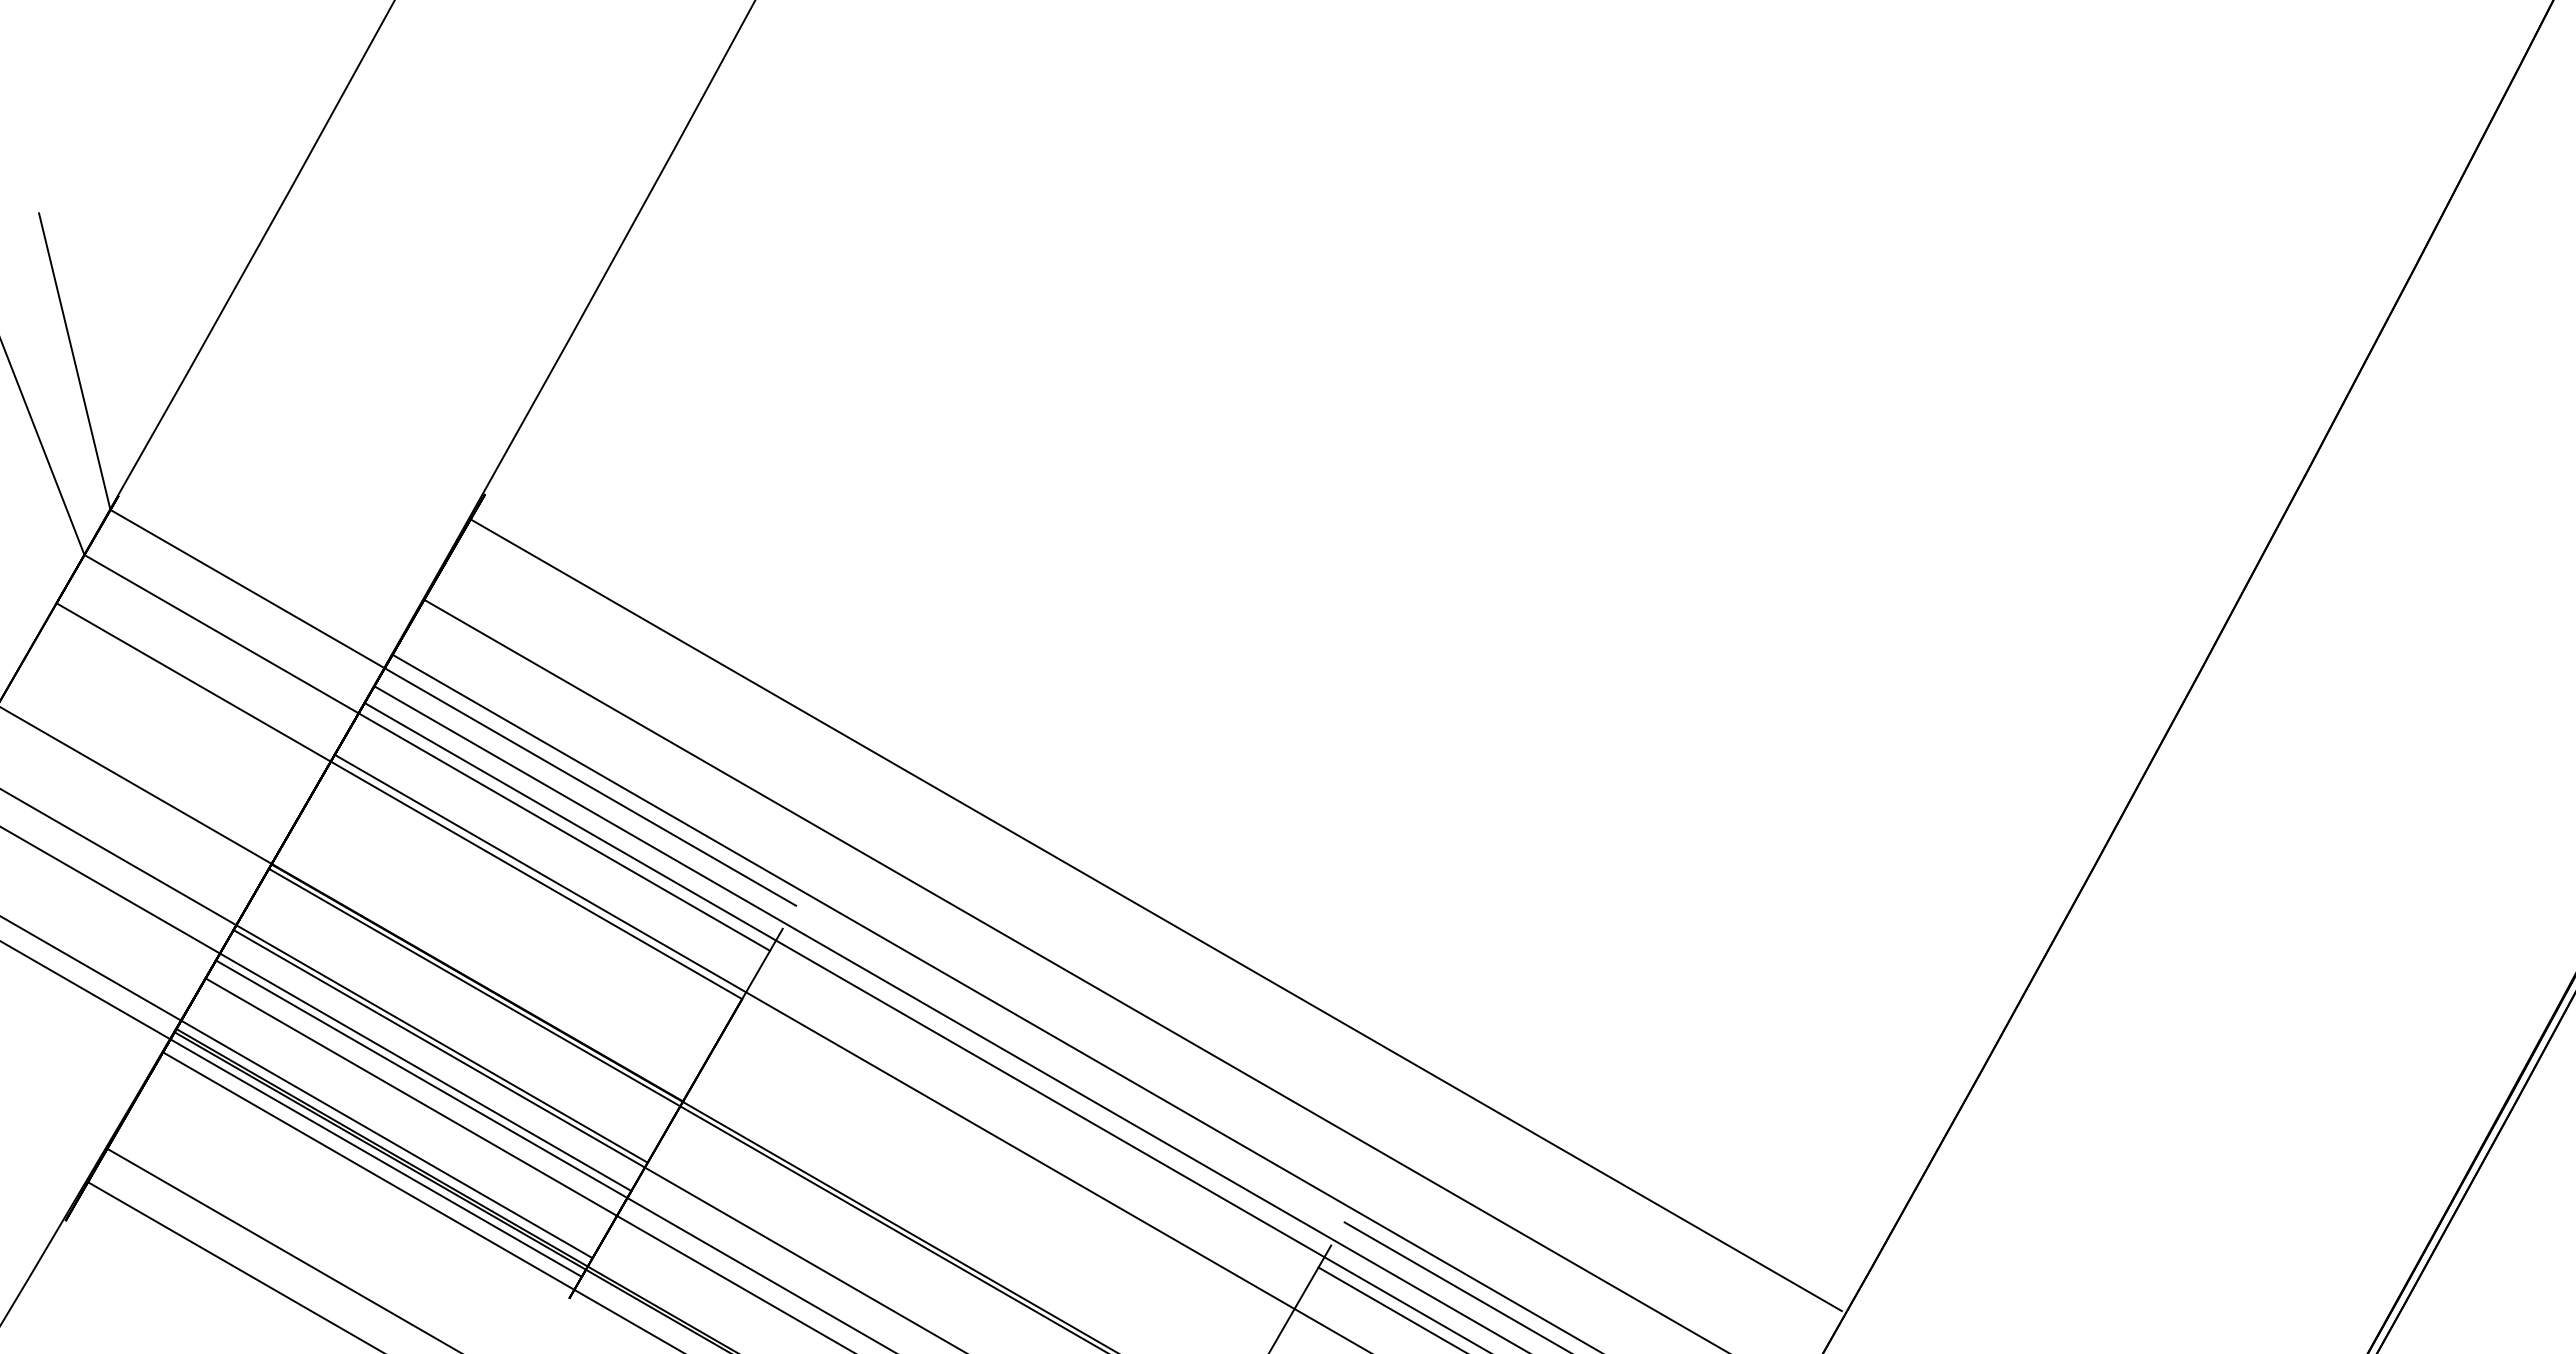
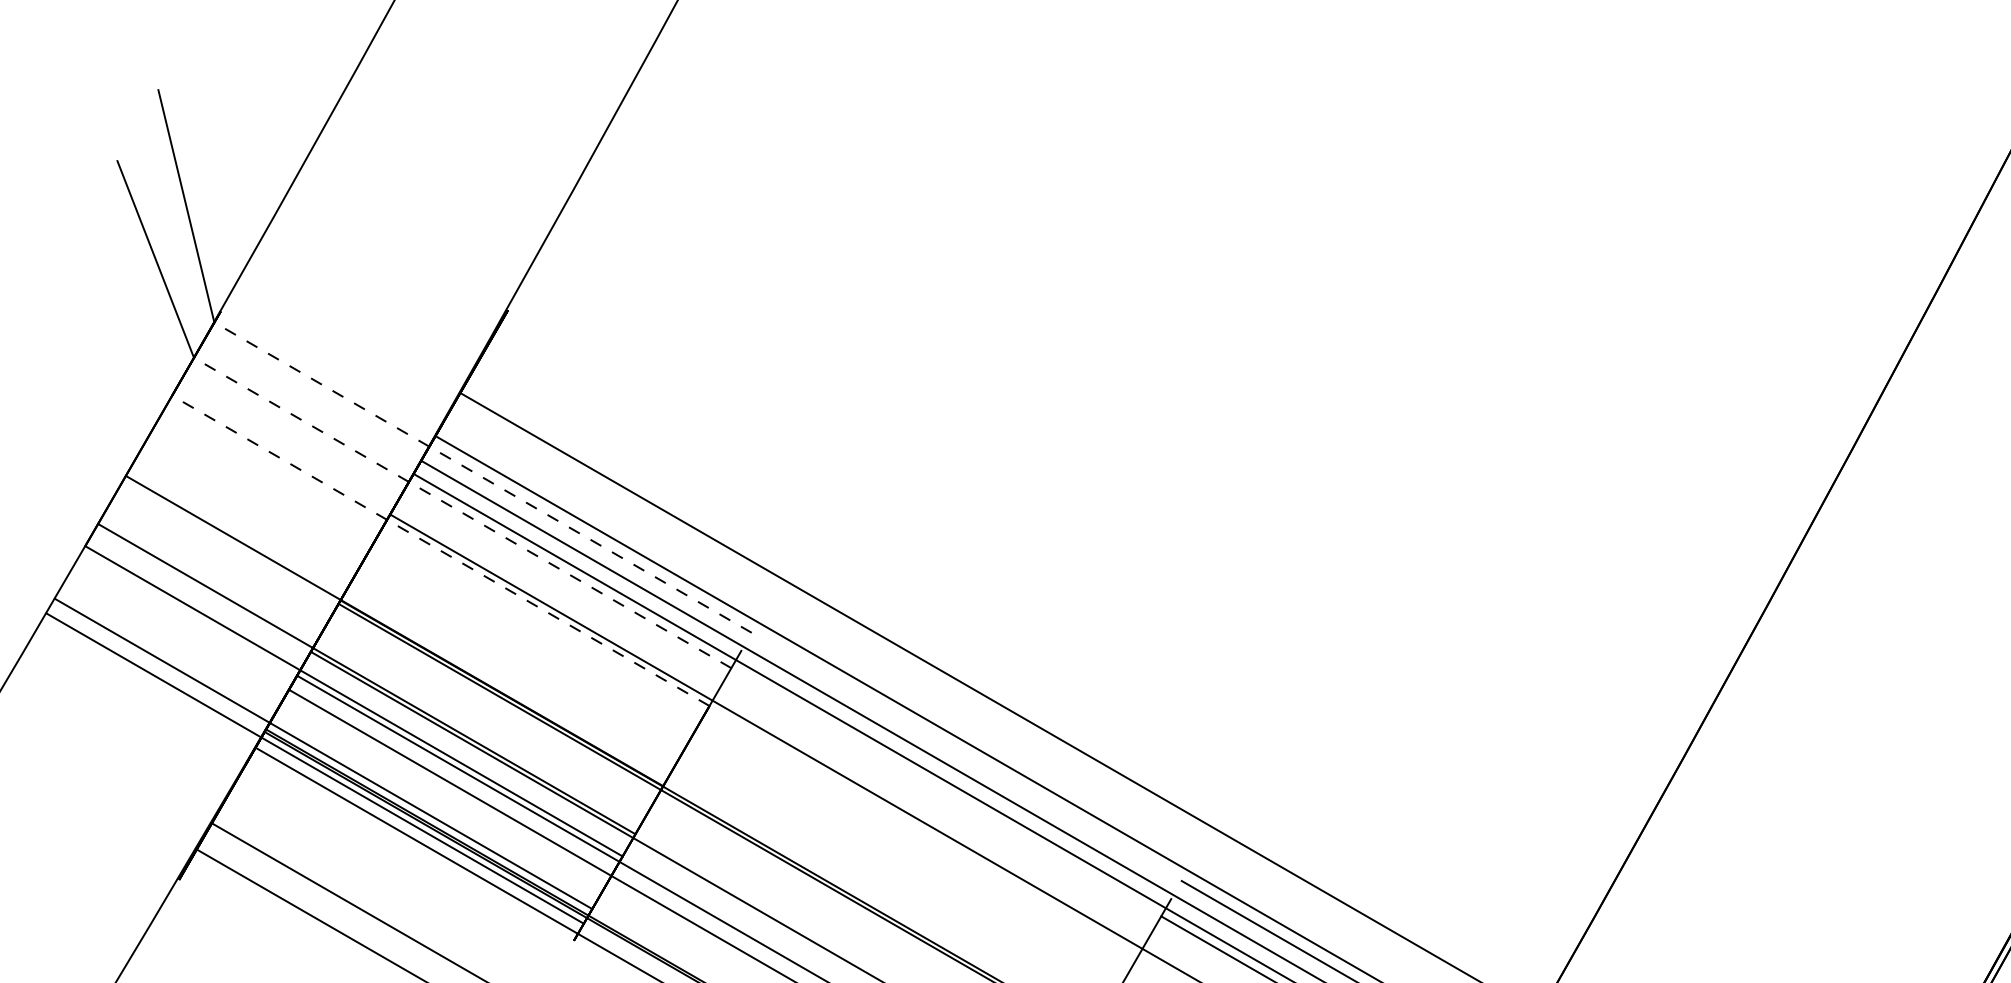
line: (453, 707) -> (483, 477), solid -> dashed
line: (427, 752) -> (462, 512), solid -> dashed
line: (399, 801) -> (440, 551), solid -> dashed
line: (1155, 915) -> (1033, 640), removed

